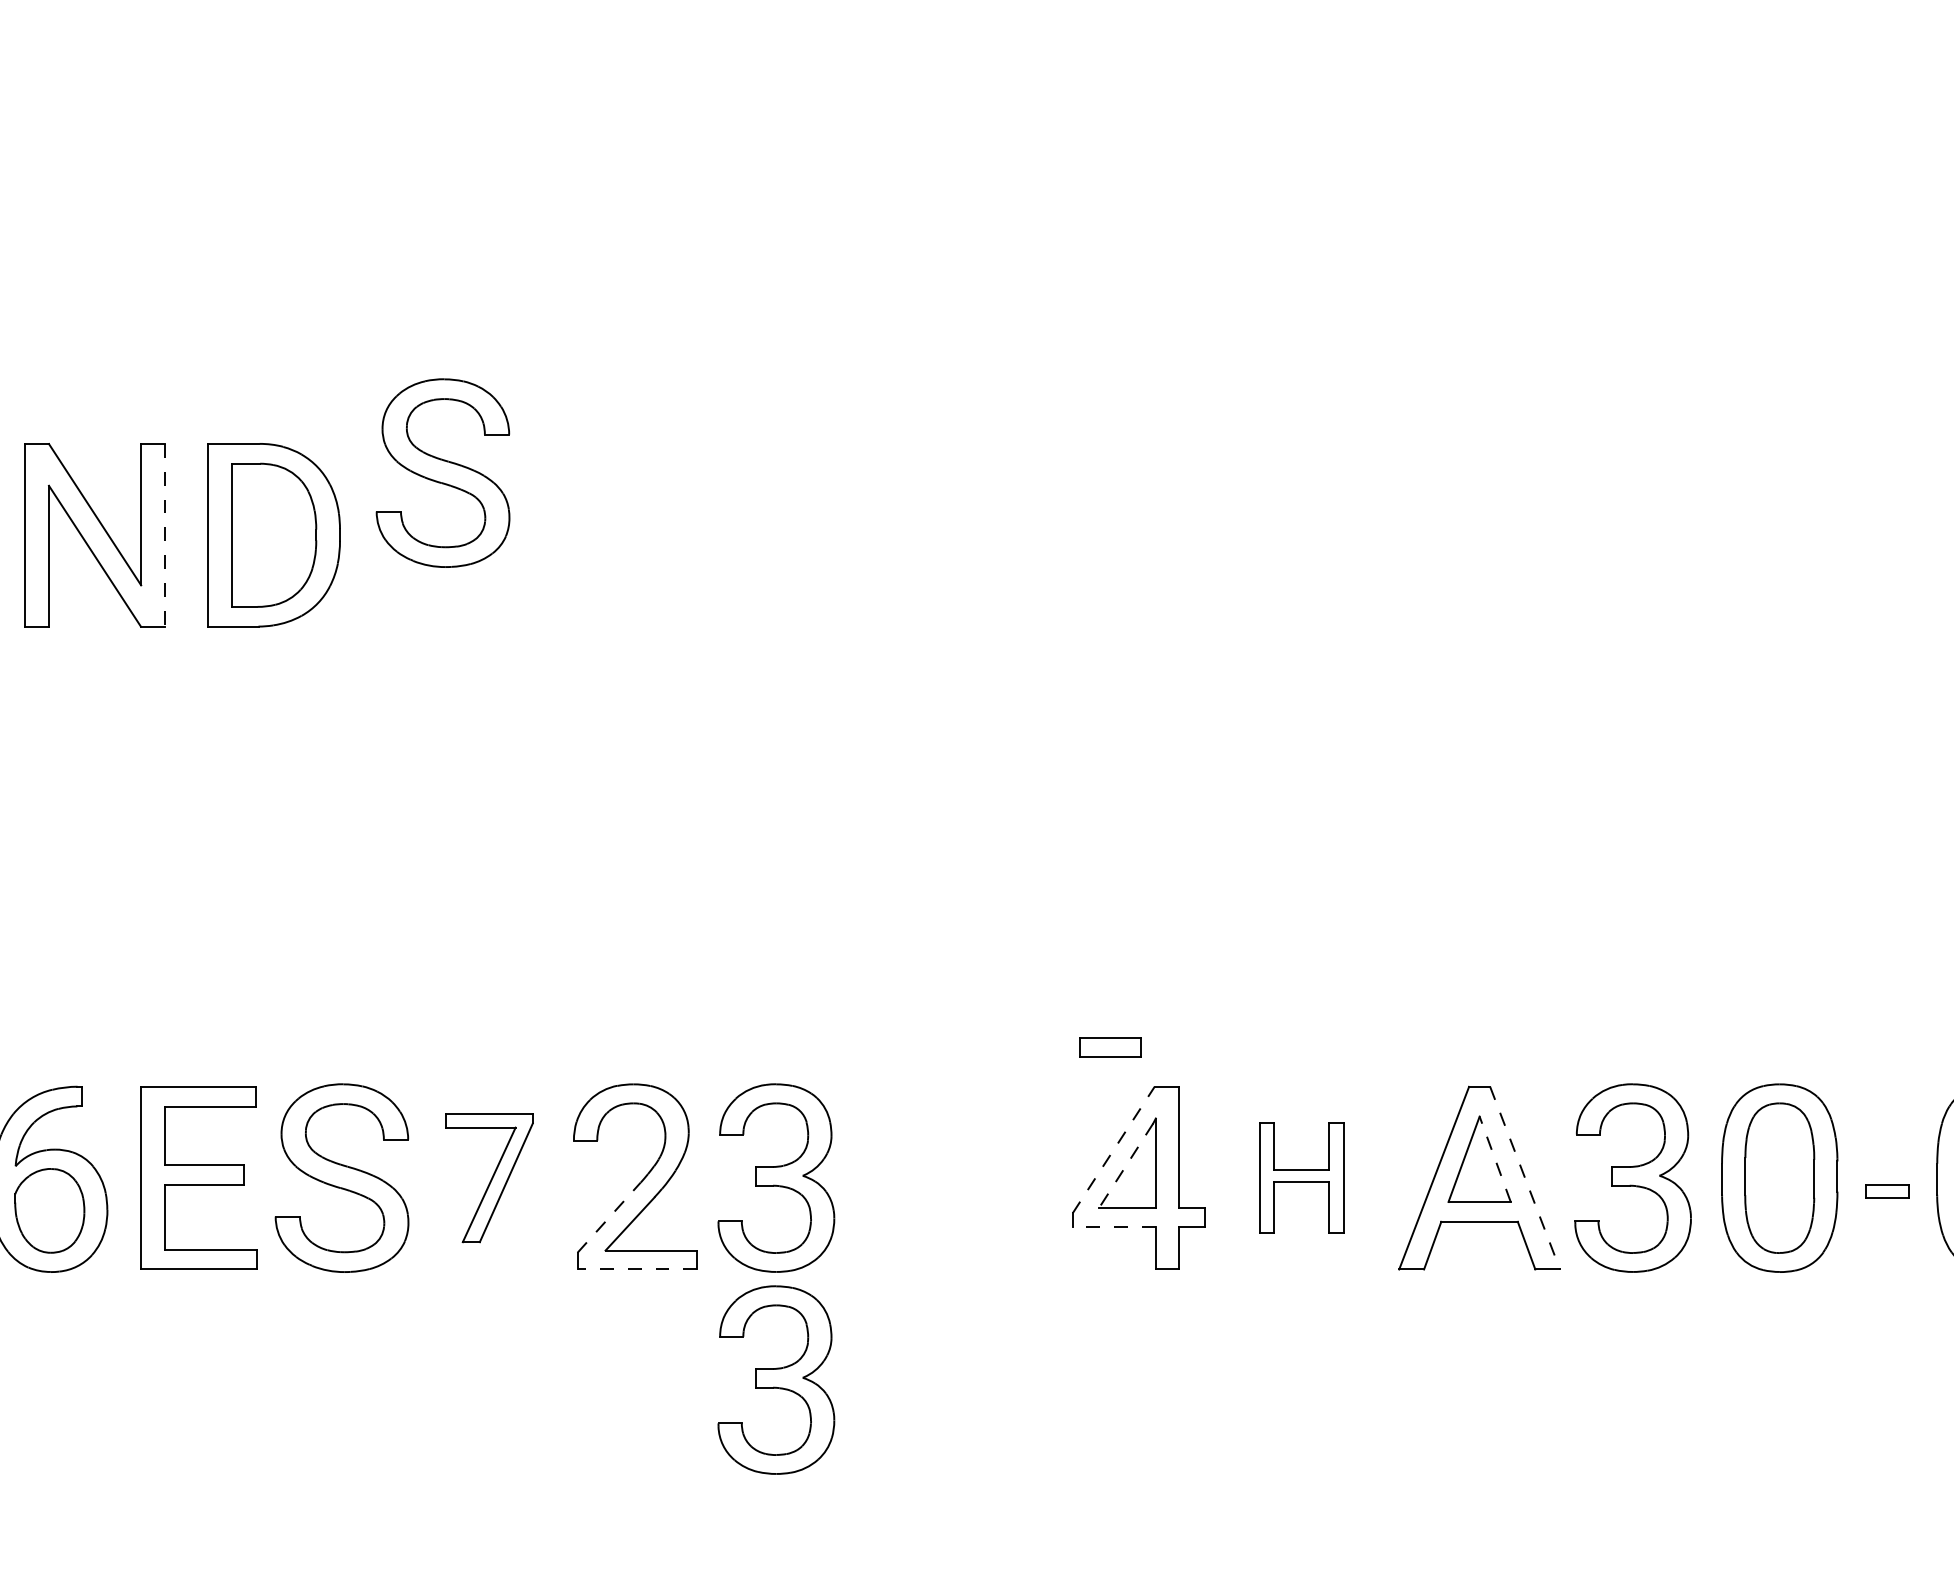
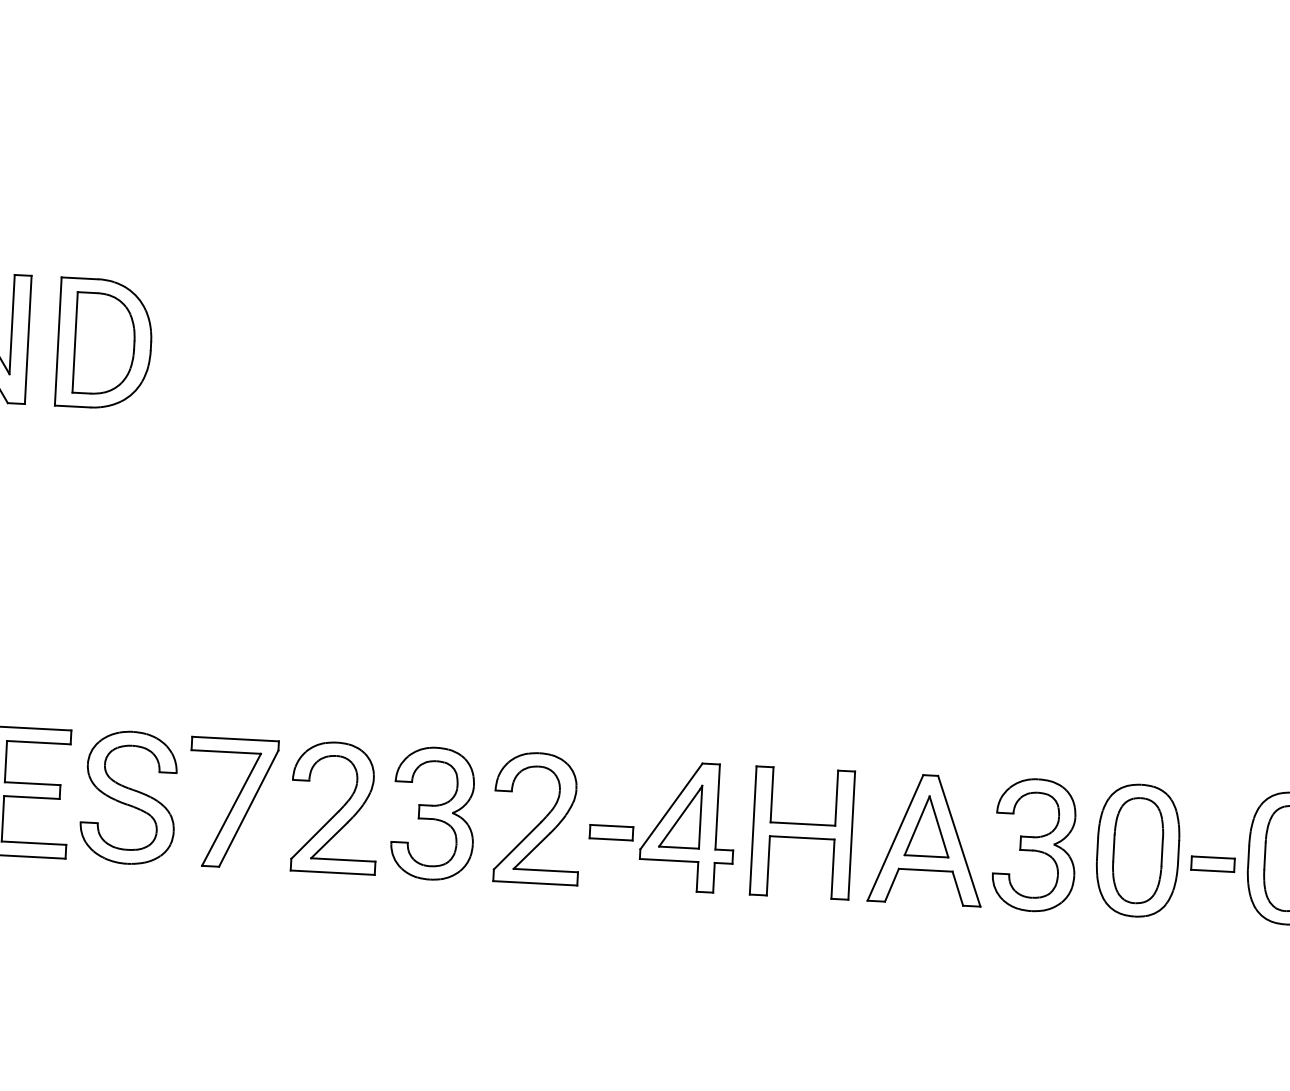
part: (442, 472) -> (225, 306), removed
line: (165, 535) -> (28, 340), dashed -> solid
part: (1110, 1047) -> (611, 832), moved
line: (1113, 1149) -> (671, 806), dashed -> solid
line: (1495, 1158) -> (939, 826), dashed -> solid
line: (1125, 1166) -> (679, 818), dashed -> solid
part: (1301, 1177) -> (802, 832), size x1.67
part: (489, 1178) -> (232, 803), size x1.43
line: (1525, 1178) -> (959, 841), dashed -> solid
part: (928, 1181) -> (540, 821), added
part: (1887, 1191) -> (1213, 863), size x1.43
line: (609, 1217) -> (315, 835), dashed -> solid
line: (1114, 1227) -> (669, 860), dashed -> solid
line: (637, 1269) -> (332, 872), dashed -> solid
part: (776, 1379) -> (426, 955), removed

